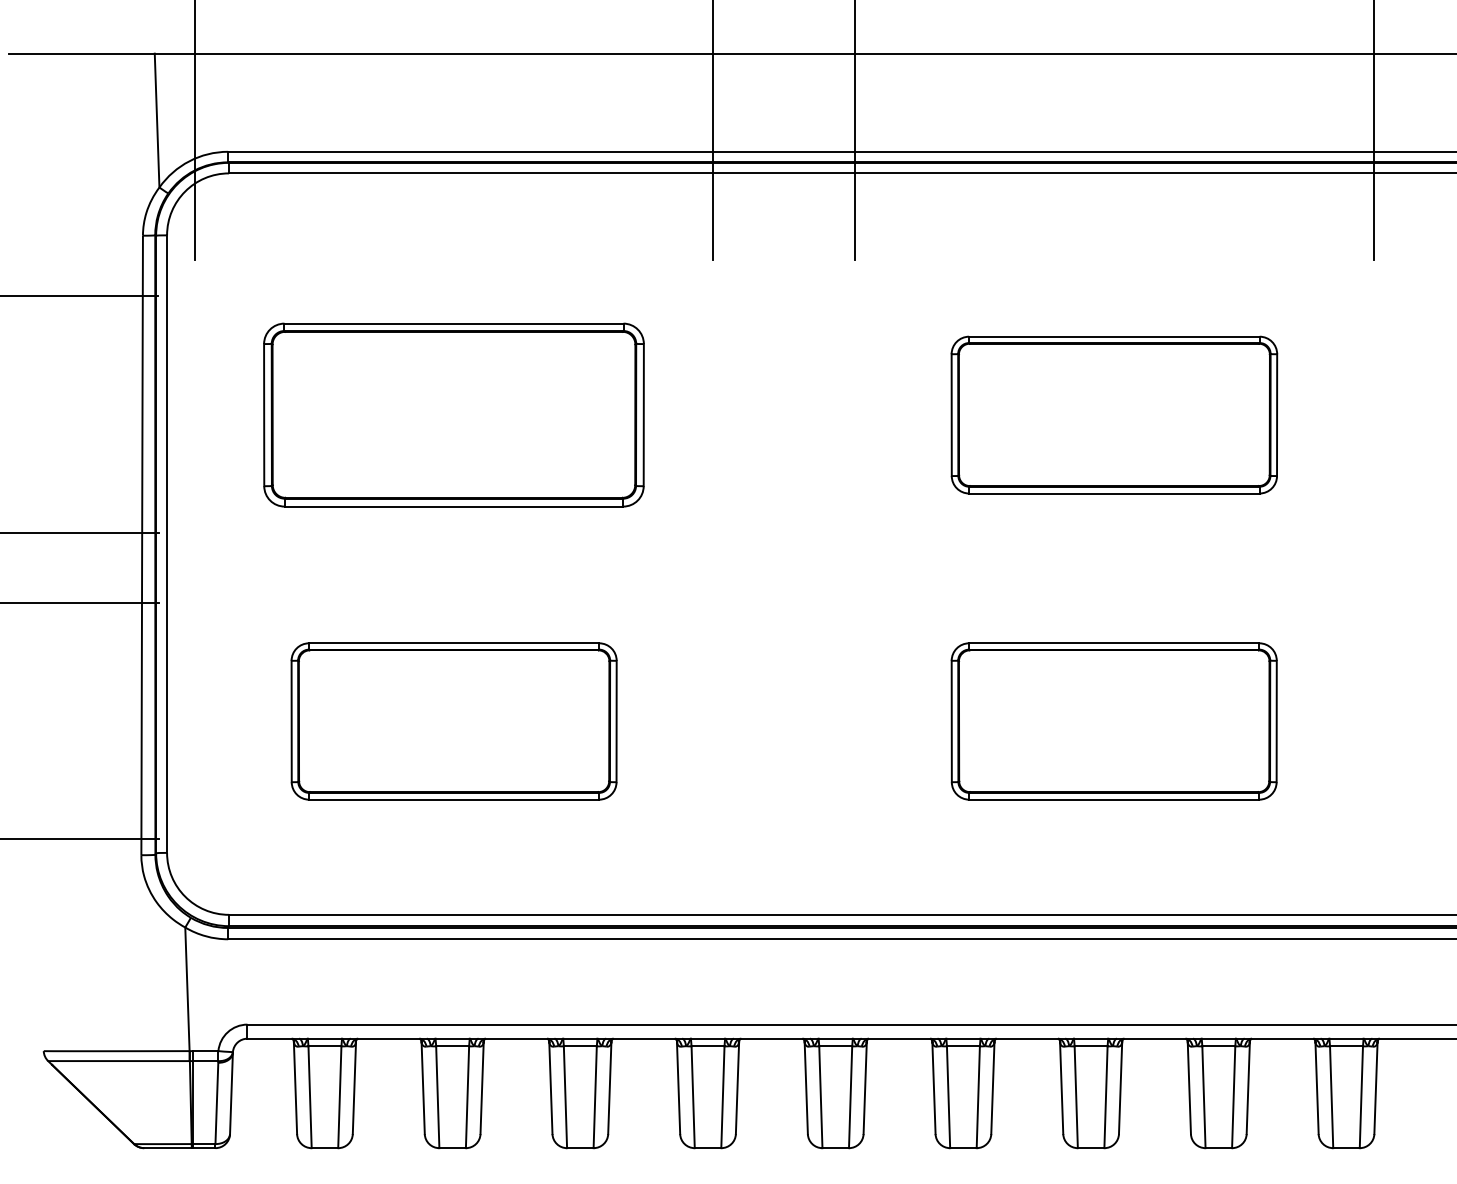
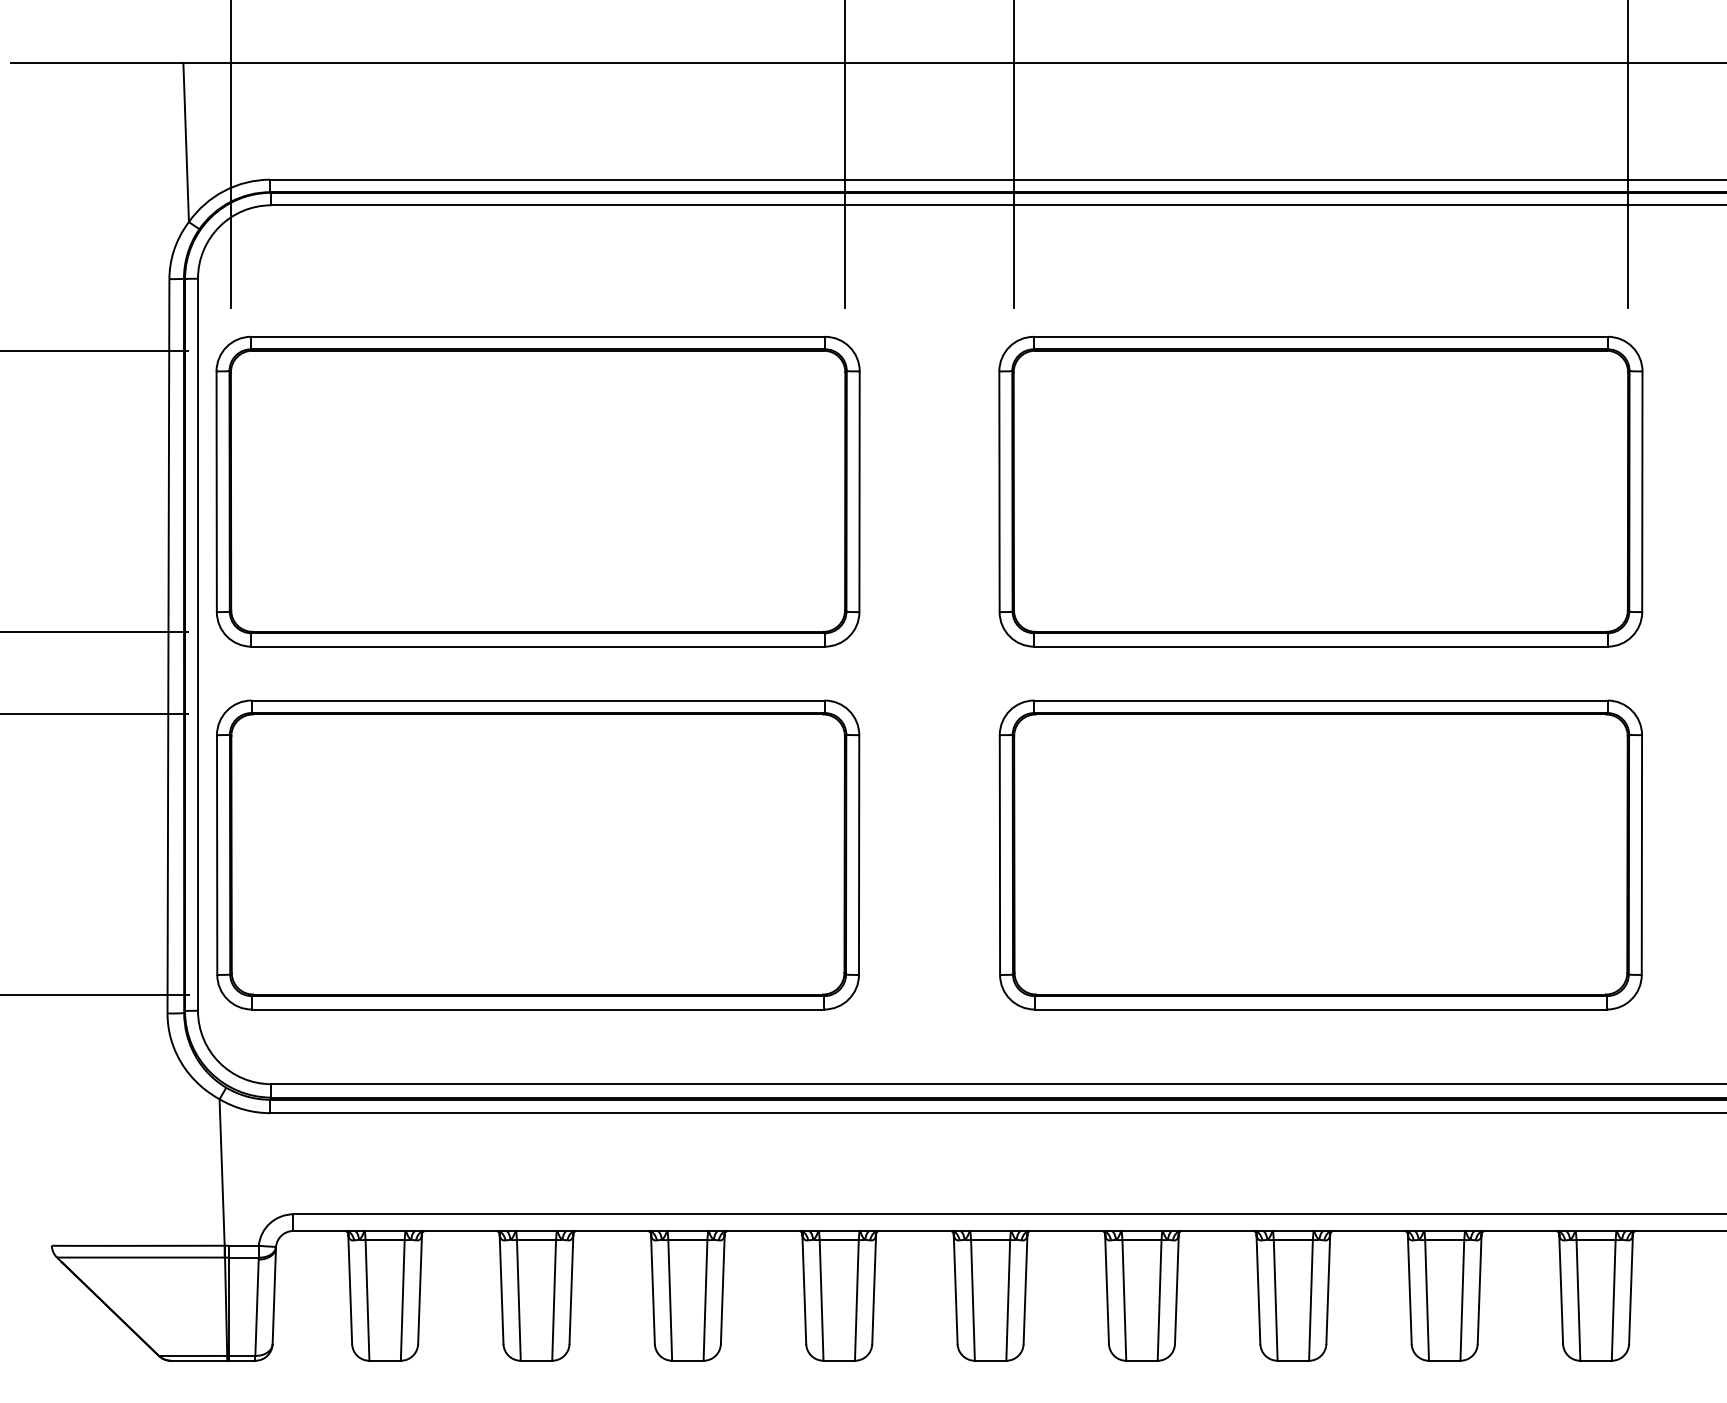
part: (453, 414) -> (537, 491), size x1.43
part: (1114, 414) -> (1320, 491), size x1.67
part: (454, 721) -> (538, 854), size x1.67
part: (1114, 721) -> (1320, 854), size x1.67

